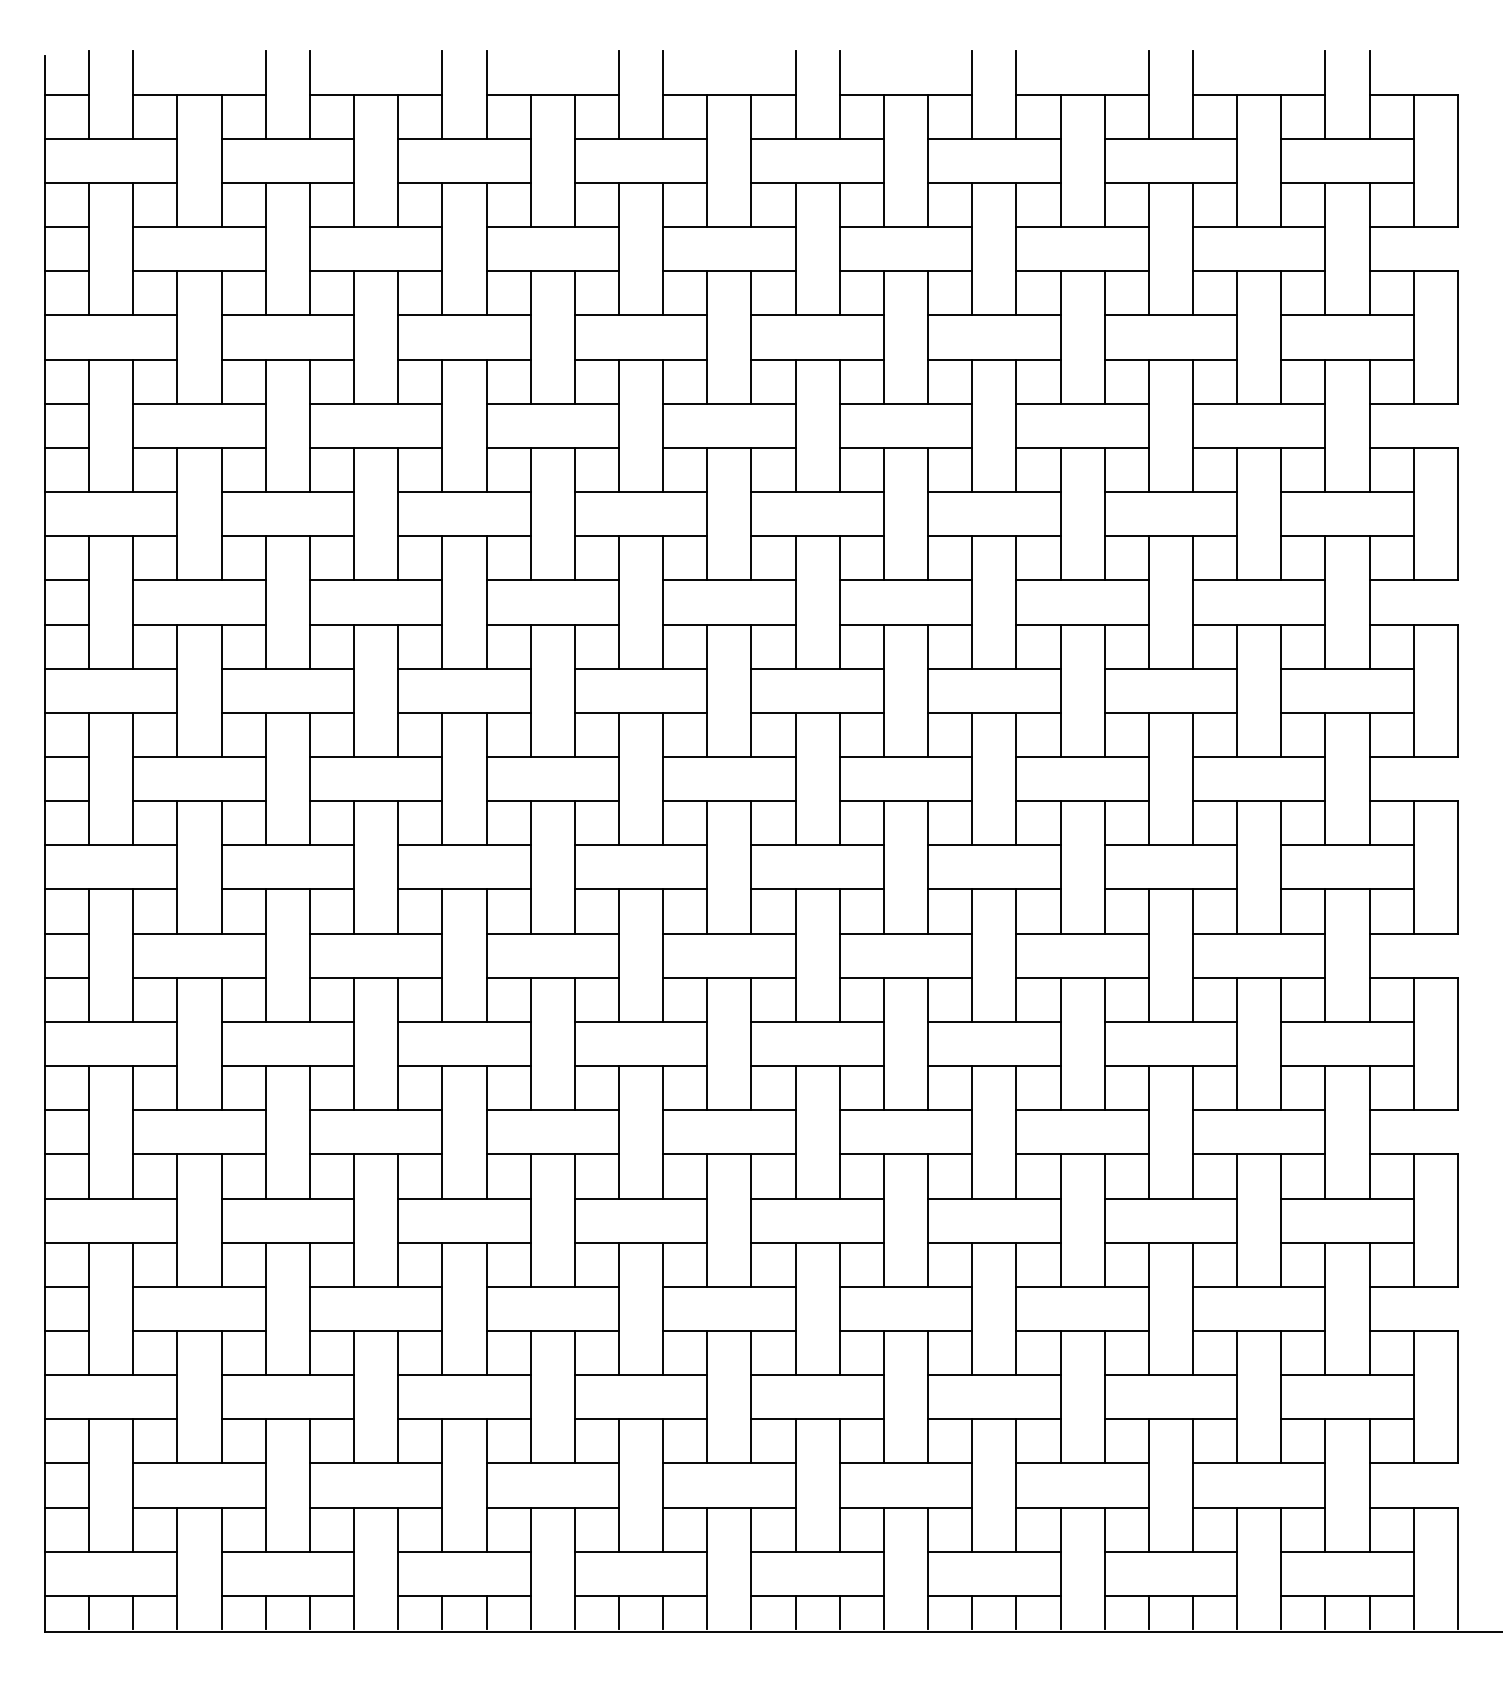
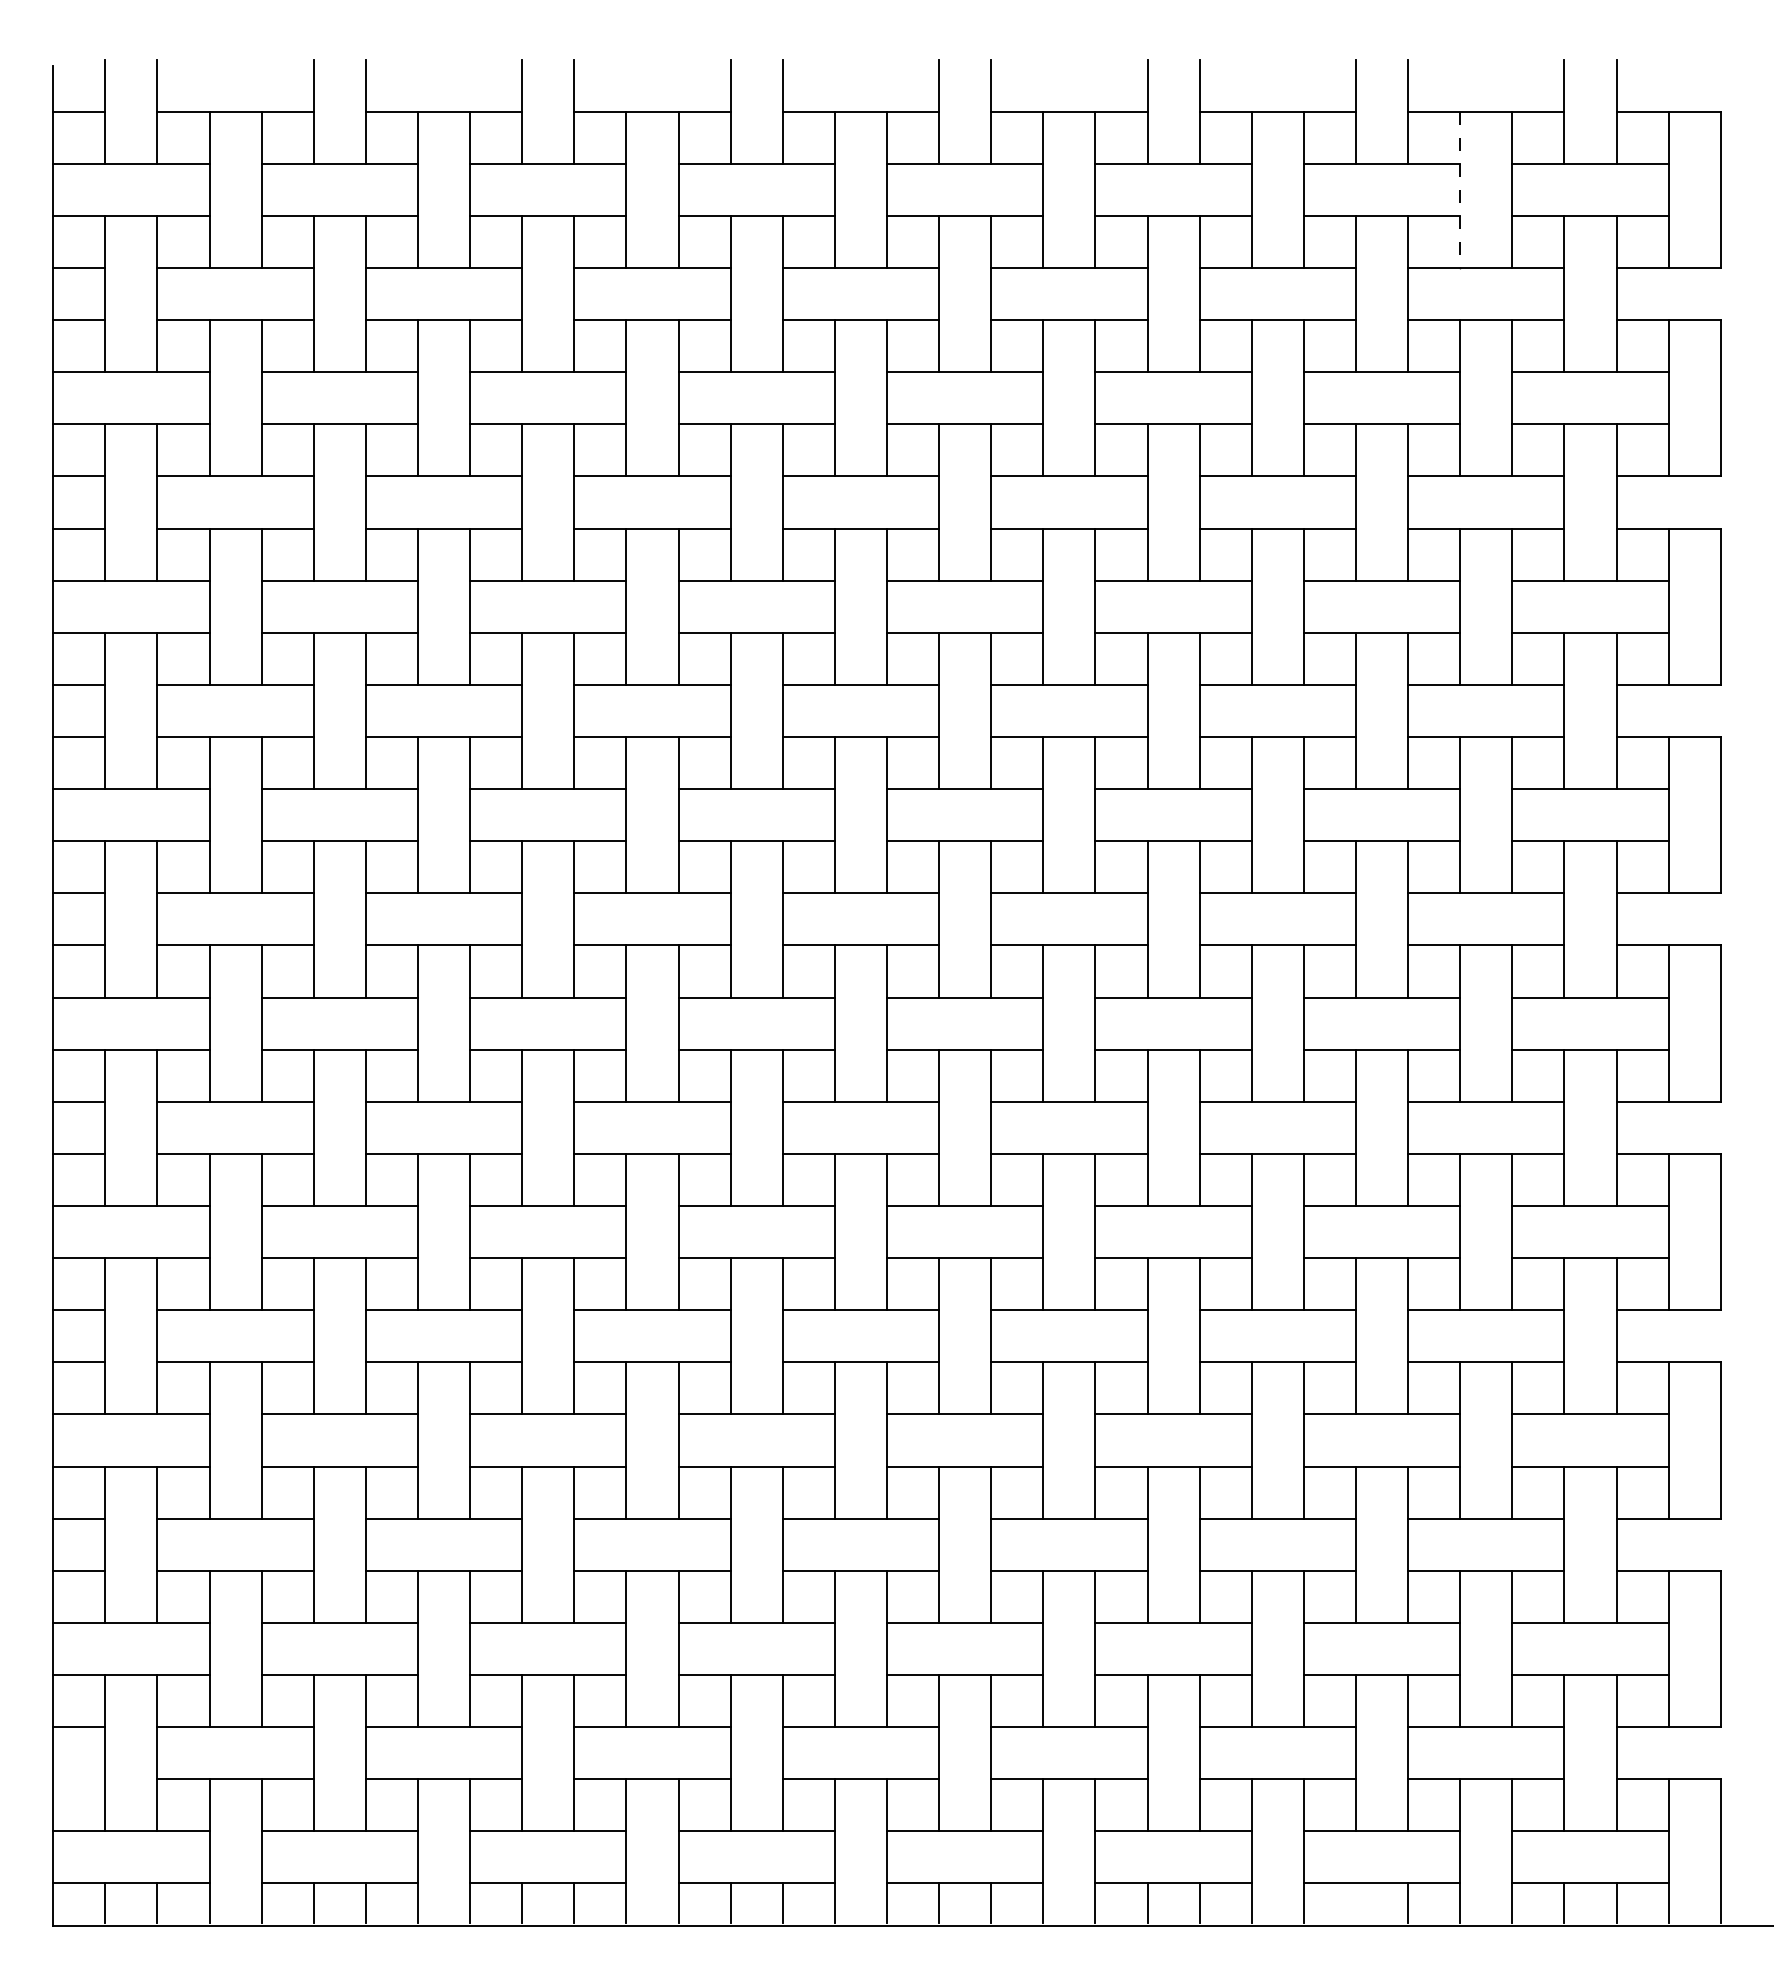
line: (1237, 161) -> (1460, 190), solid -> dashed
line: (67, 1507) -> (79, 1779), removed
line: (1148, 1612) -> (1355, 1902), removed

